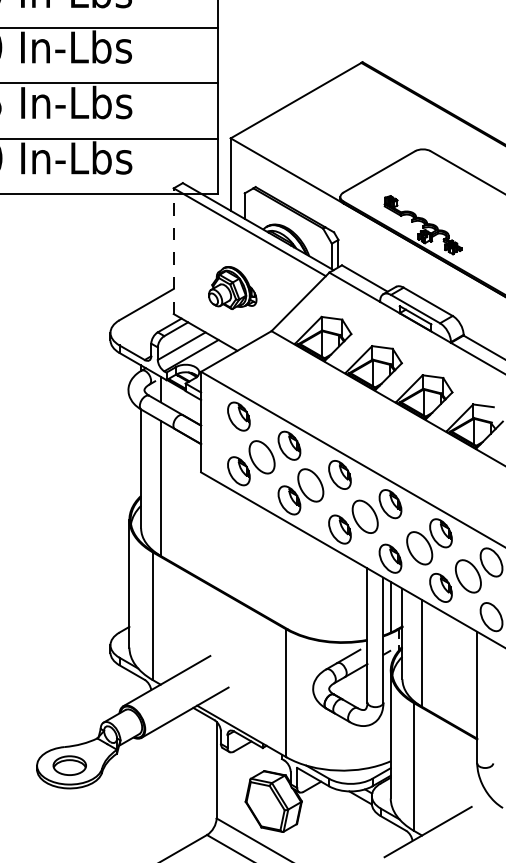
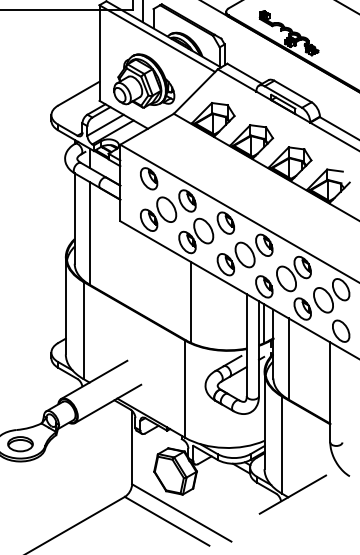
line: (173, 251) -> (99, 53), dashed -> solid
part: (232, 287) -> (144, 80), size x1.67
line: (294, 579) -> (191, 302), added

